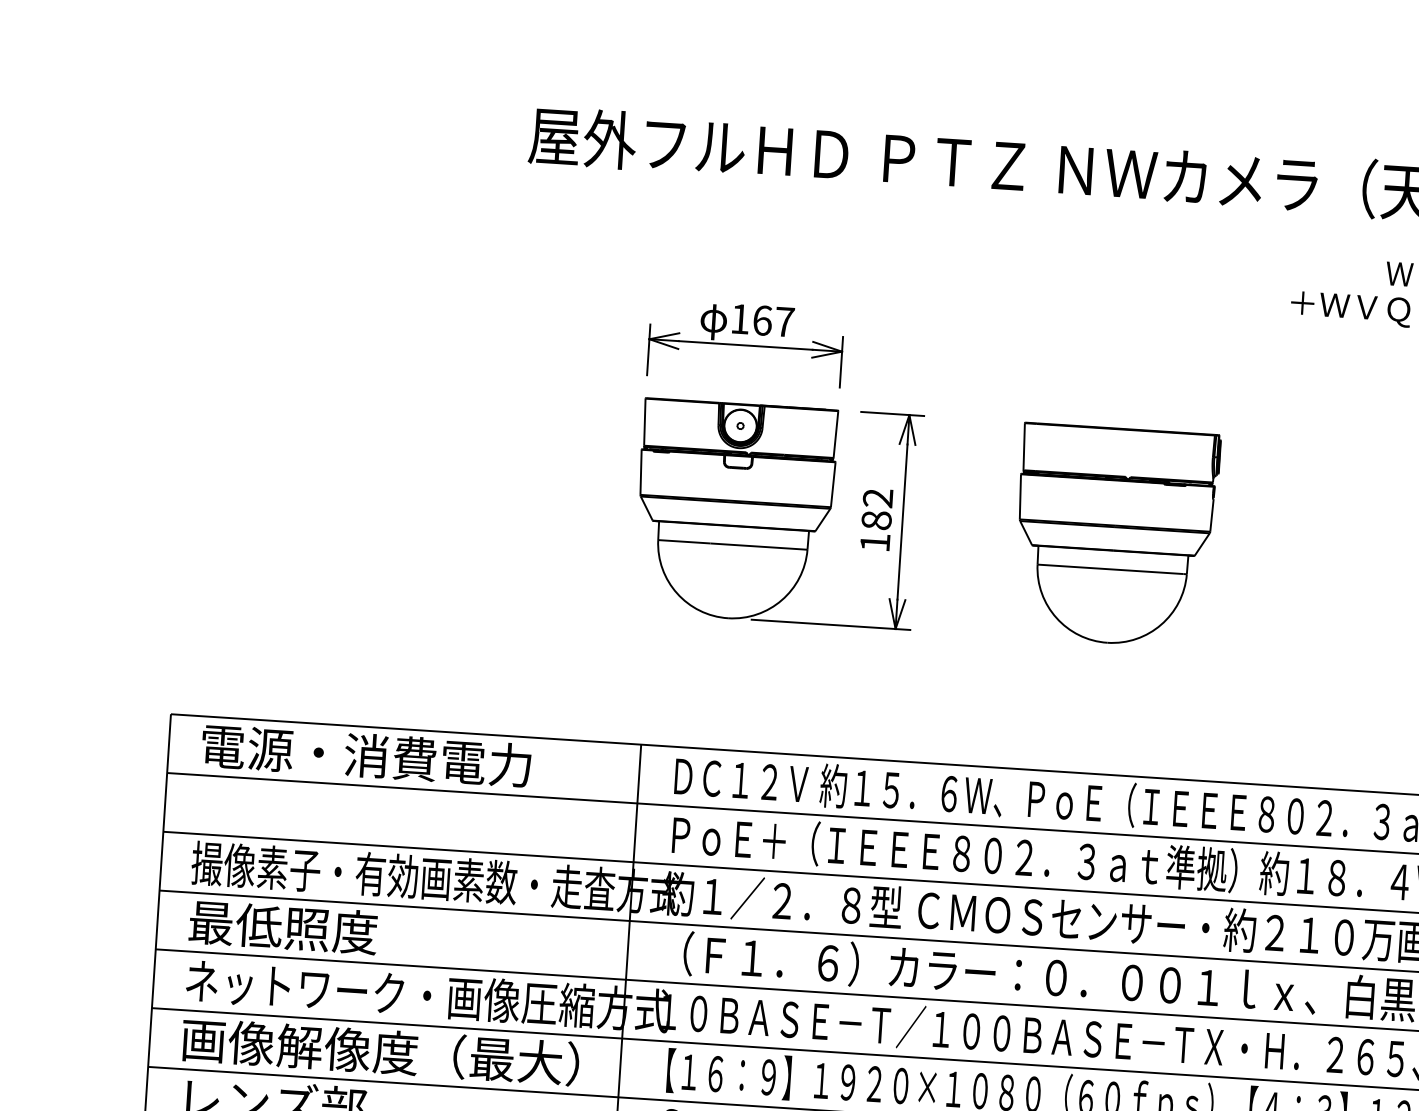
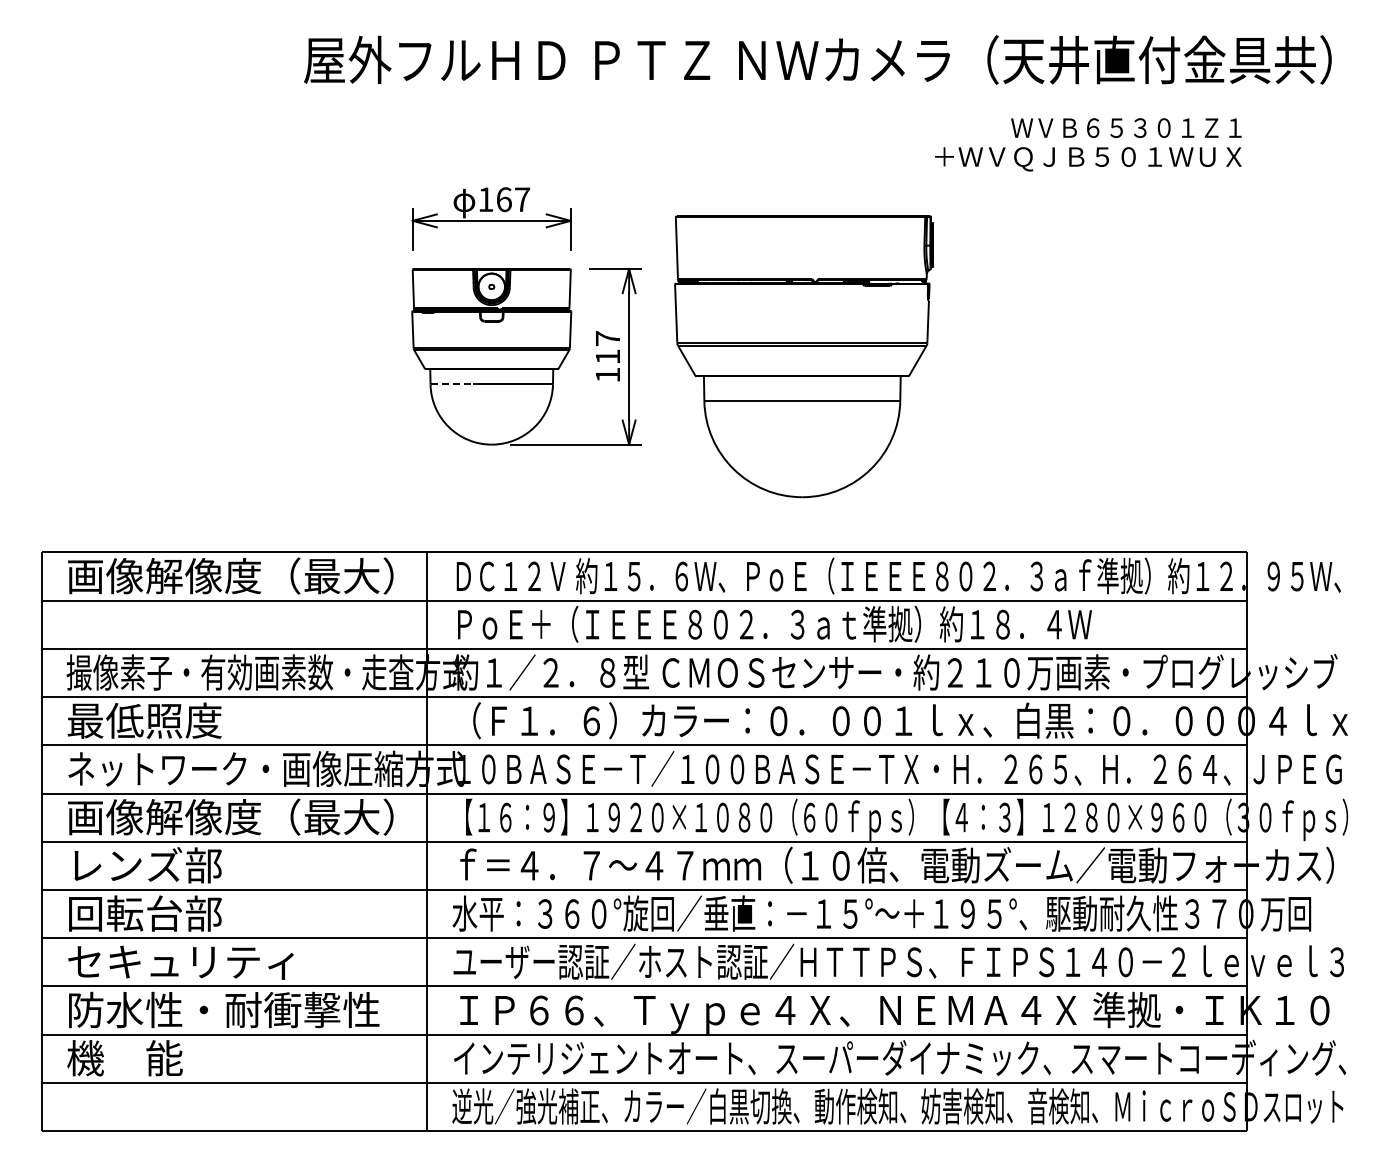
text: (876, 508) -> (607, 347), 182 -> 117
part: (1115, 535) -> (803, 356), size x1.6
line: (684, 541) -> (452, 384), solid -> dashed
text: (399, 757) -> (230, 575), 電源・消費電力 -> 画像解像度（最大）

